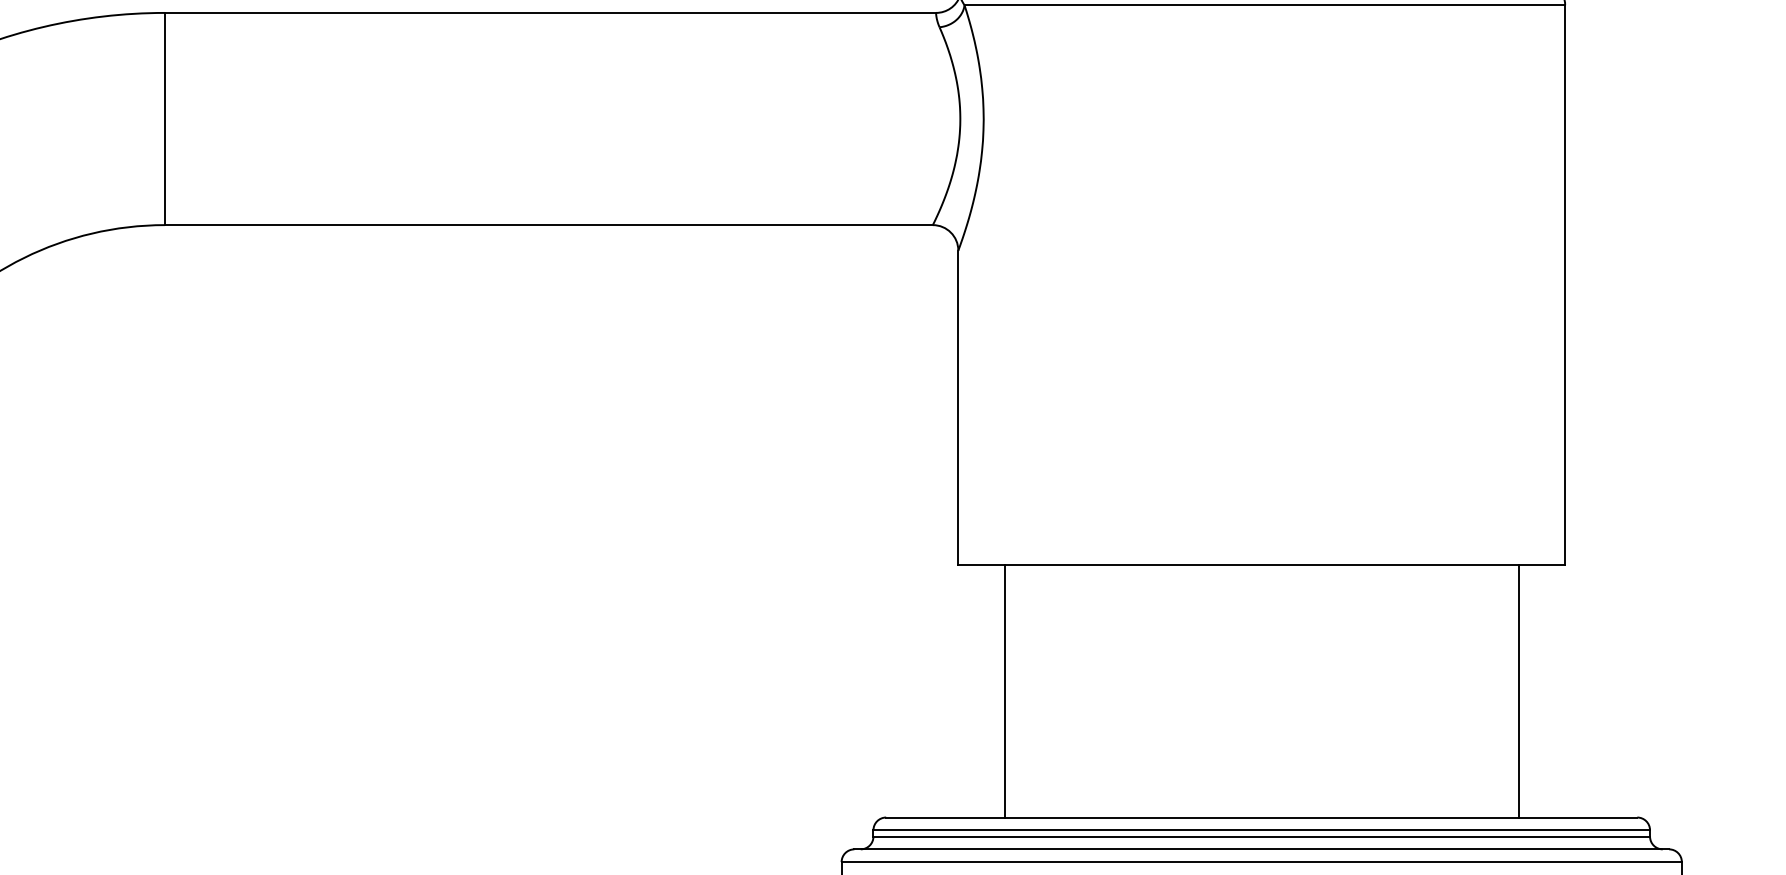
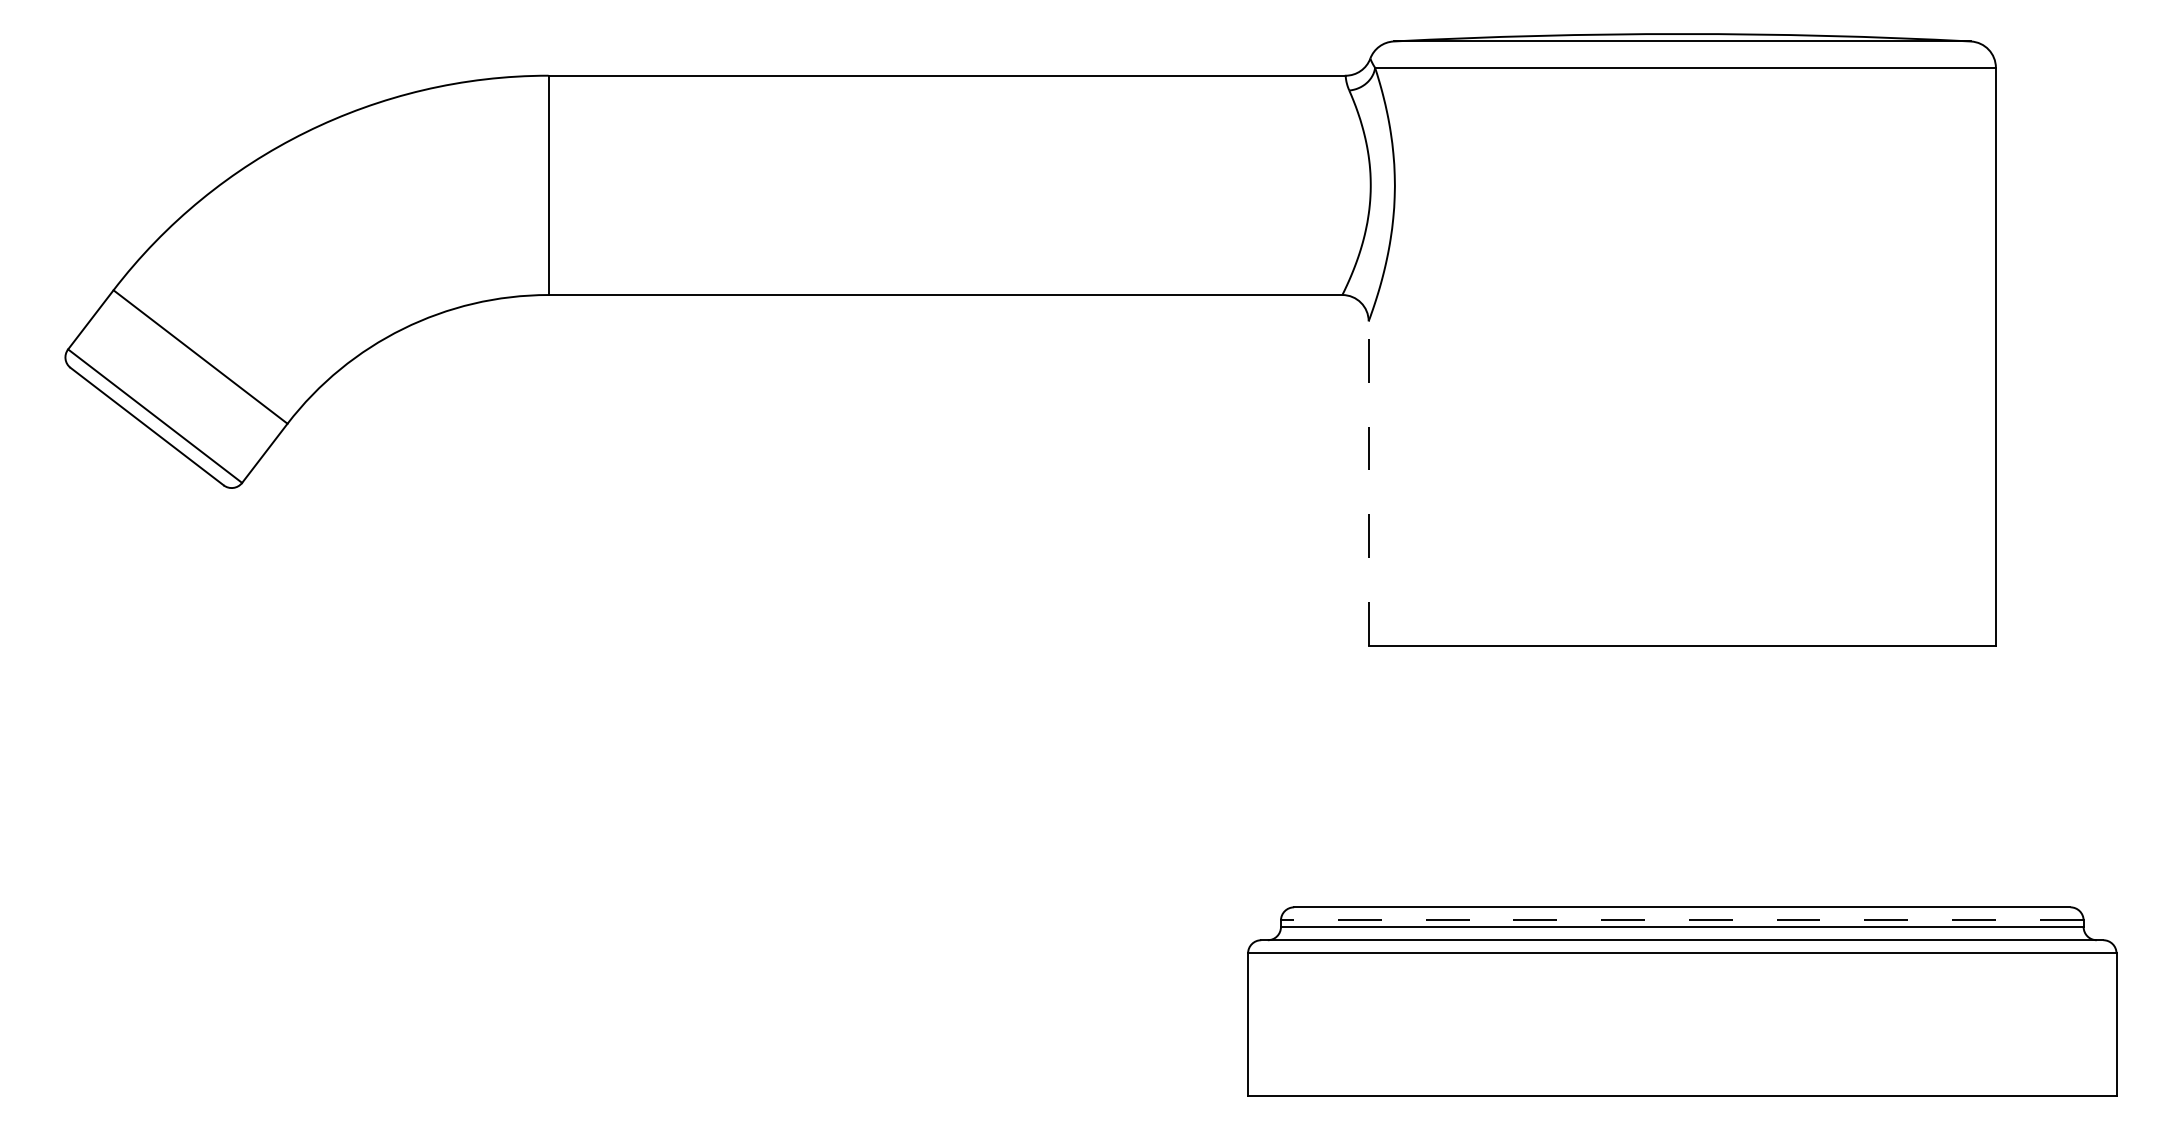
line: (958, 407) -> (1368, 483), solid -> dashed
line: (1004, 690) -> (1416, 776), removed
line: (1518, 690) -> (1947, 776), removed
line: (1260, 830) -> (1681, 920), solid -> dashed

